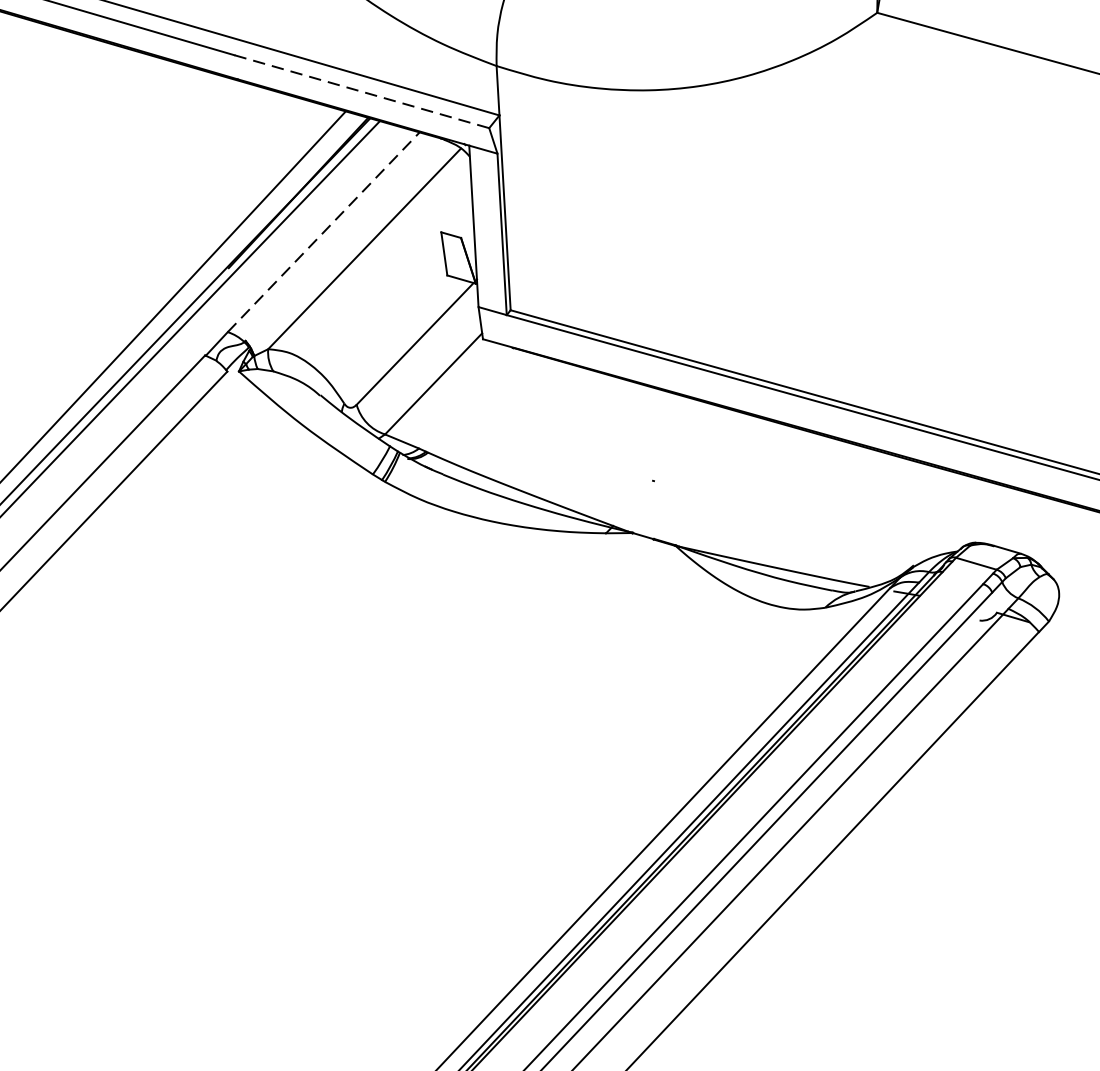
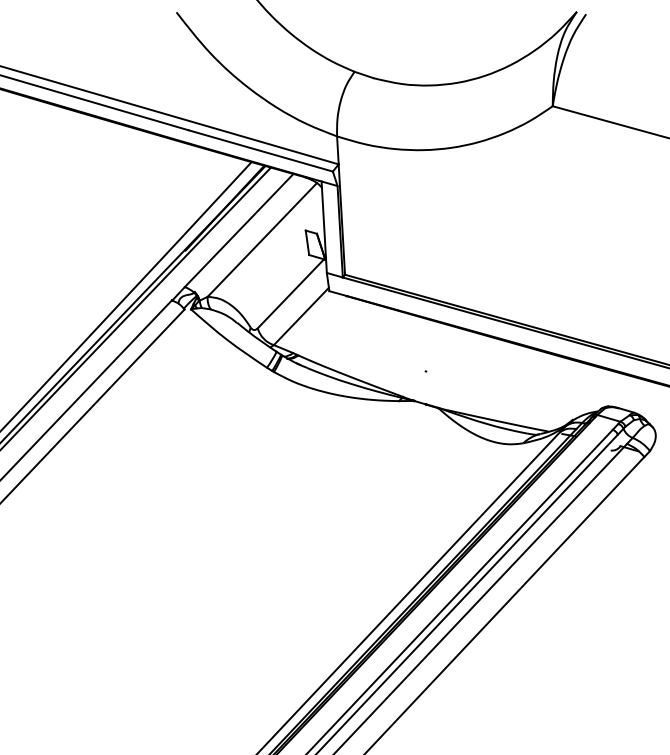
line: (363, 92) -> (261, 151), dashed -> solid
line: (324, 232) -> (239, 230), dashed -> solid

